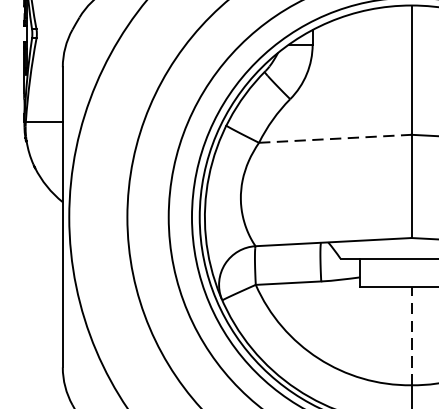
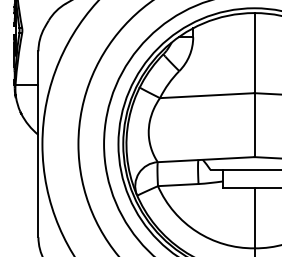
line: (335, 138) -> (207, 95), dashed -> solid
line: (411, 335) -> (254, 217), dashed -> solid

